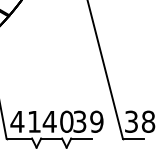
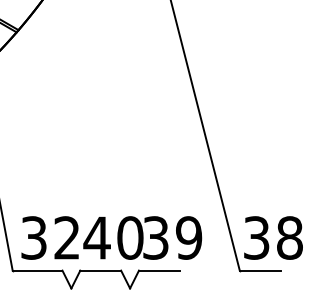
text: (25, 121) -> (49, 237), 41 -> 32

